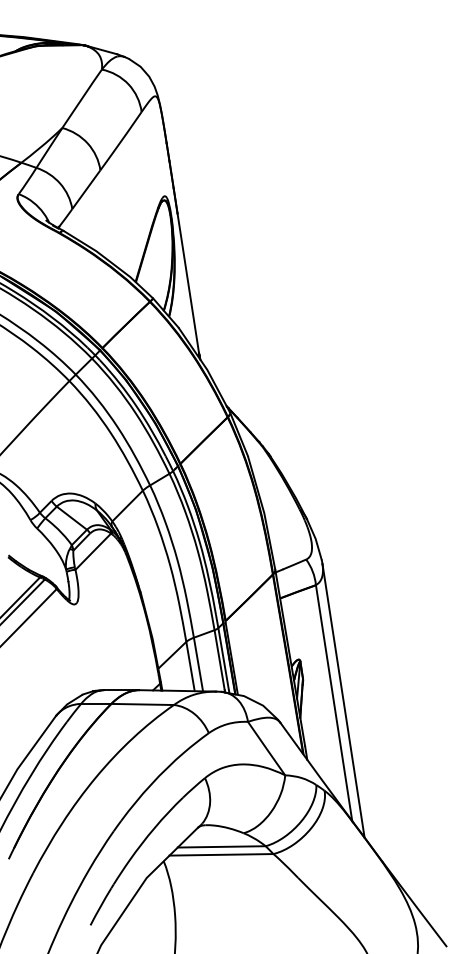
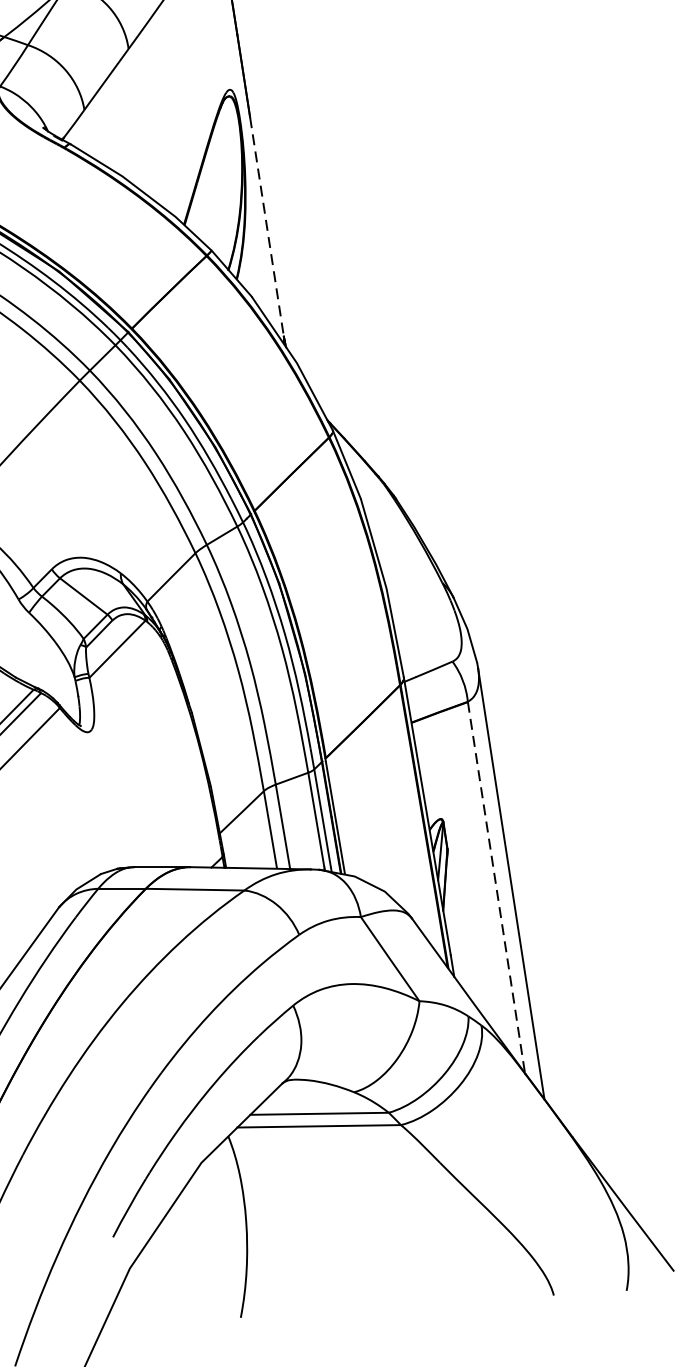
line: (188, 283) -> (267, 227), solid -> dashed
line: (334, 703) -> (497, 888), solid -> dashed

